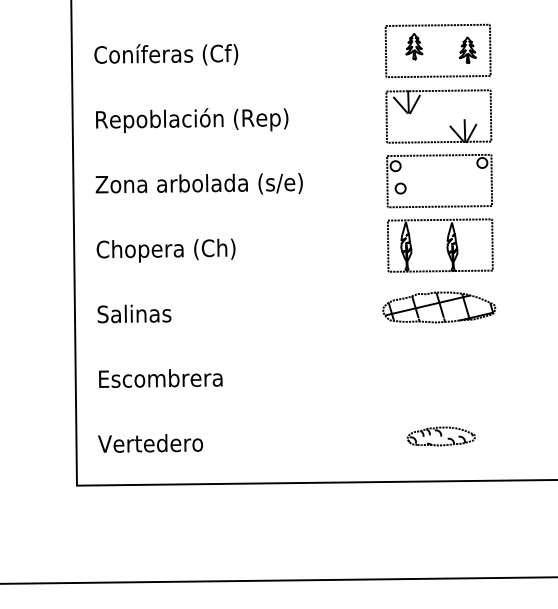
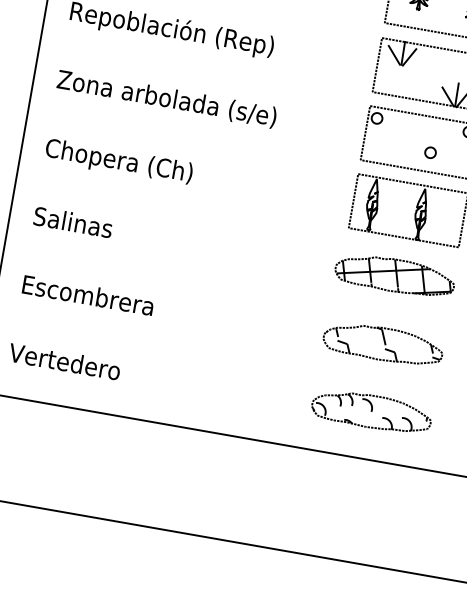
part: (400, 188) -> (430, 152), moved
part: (440, 372) -> (383, 344), added
part: (441, 436) -> (372, 411), size x1.67

